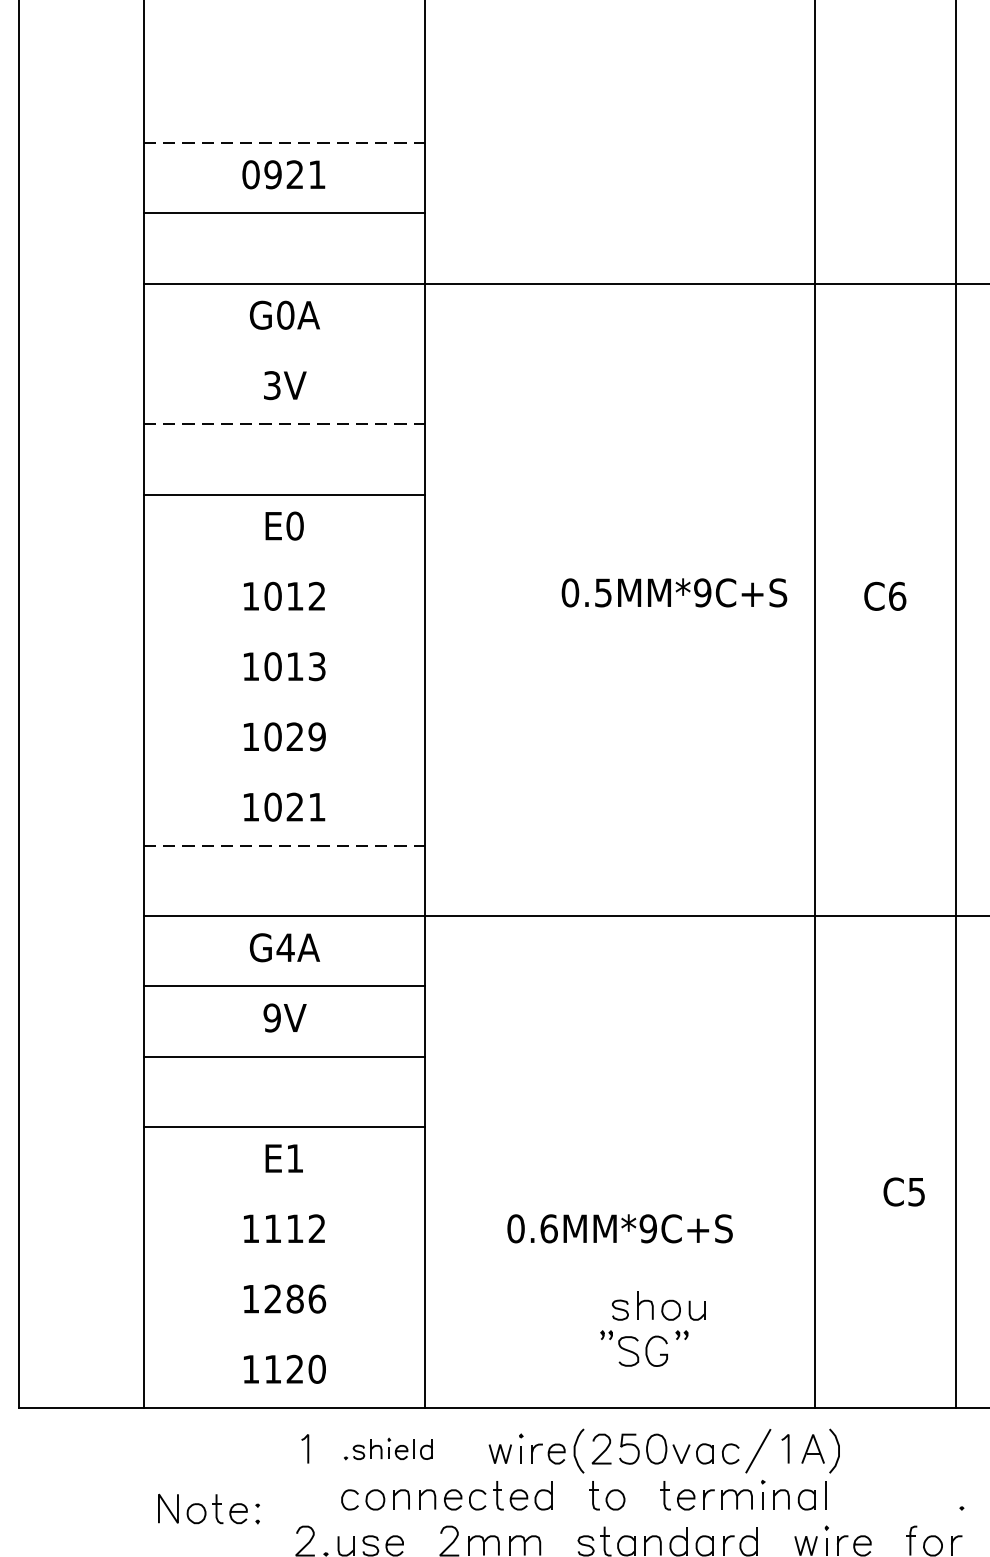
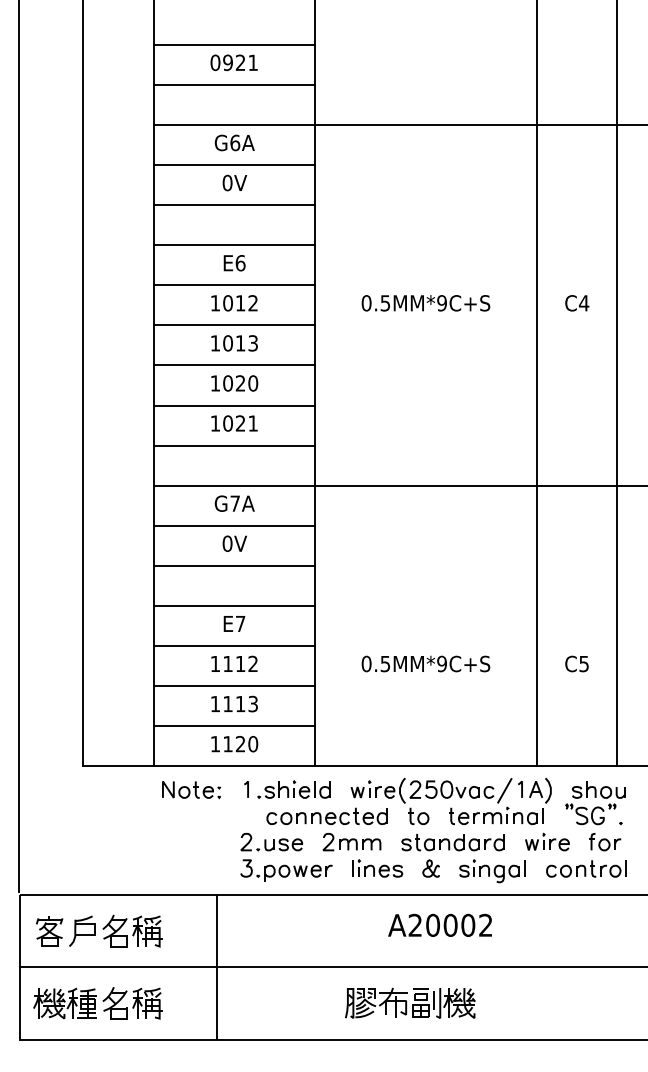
line: (284, 142) -> (234, 44), dashed -> solid
text: (286, 314) -> (235, 142), G0A -> G6A
line: (284, 354) -> (234, 165), added
text: (272, 384) -> (227, 182), 3V -> 0V
line: (284, 424) -> (234, 205), dashed -> solid
text: (294, 526) -> (240, 263), E0 -> E6
line: (284, 565) -> (234, 285), added
text: (673, 593) -> (425, 303), moved
text: (896, 596) -> (583, 303), C6 -> C4
line: (284, 635) -> (234, 325), added
line: (284, 705) -> (234, 365), added
text: (317, 736) -> (253, 383), 1029 -> 1020
line: (284, 775) -> (234, 405), added
line: (284, 845) -> (234, 445), dashed -> solid
text: (286, 947) -> (235, 503), G4A -> G7A
text: (272, 1017) -> (227, 543), 9V -> 0V
text: (294, 1157) -> (240, 623), E1 -> E7
text: (903, 1191) -> (576, 663), moved
line: (284, 1196) -> (234, 645), added
text: (549, 1227) -> (385, 663), 0.6MM*9C+S -> 0.5MM*9C+S
line: (284, 1268) -> (234, 686), added
text: (294, 1298) -> (240, 703), 1286 -> 1113
part: (652, 1329) -> (595, 803), moved
line: (284, 1338) -> (234, 726), added
part: (387, 1448) -> (293, 789), size x1.43
part: (209, 1510) -> (191, 790), moved

